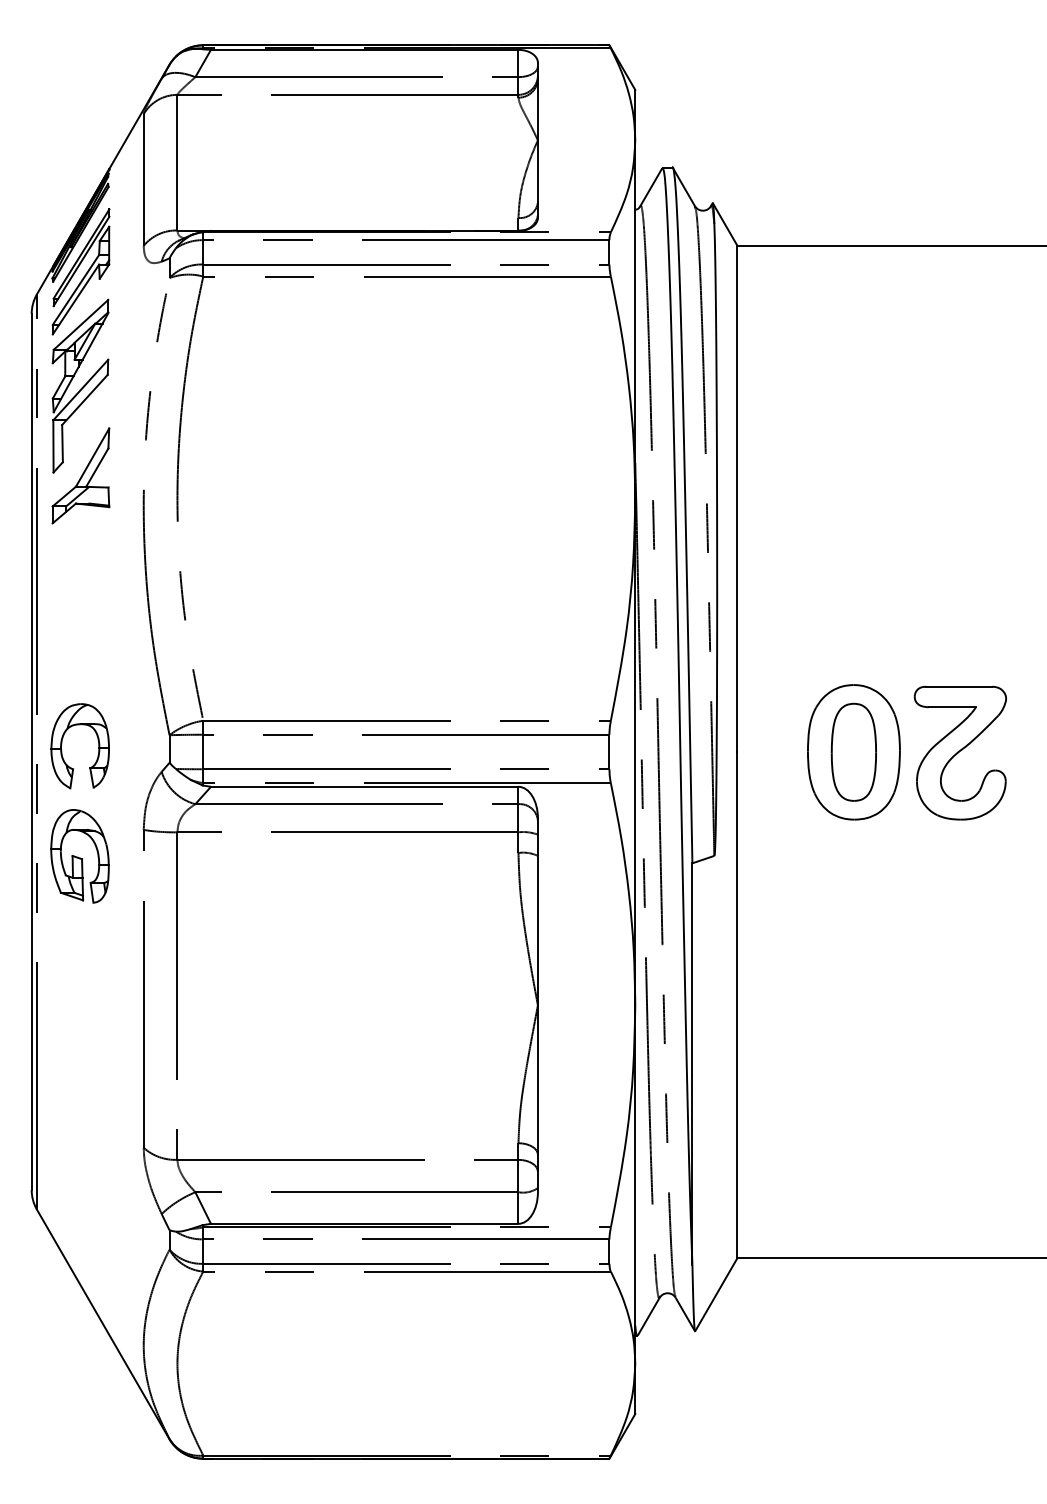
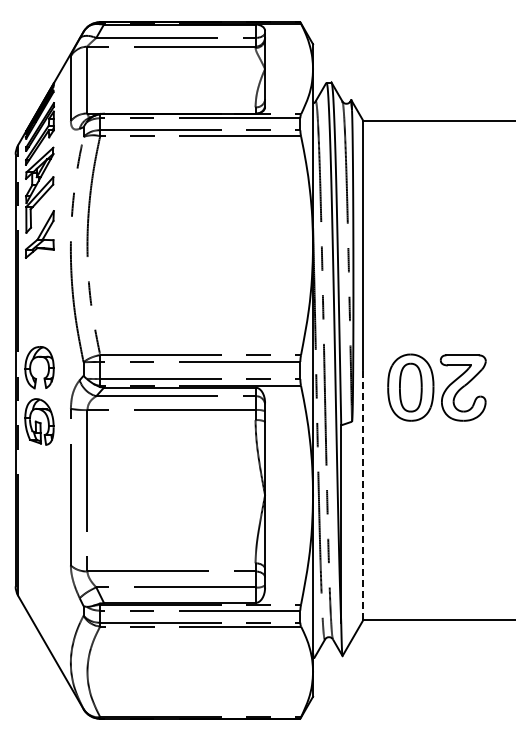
part: (906, 752) -> (436, 387), moved
line: (737, 1005) -> (363, 495), solid -> dashed

